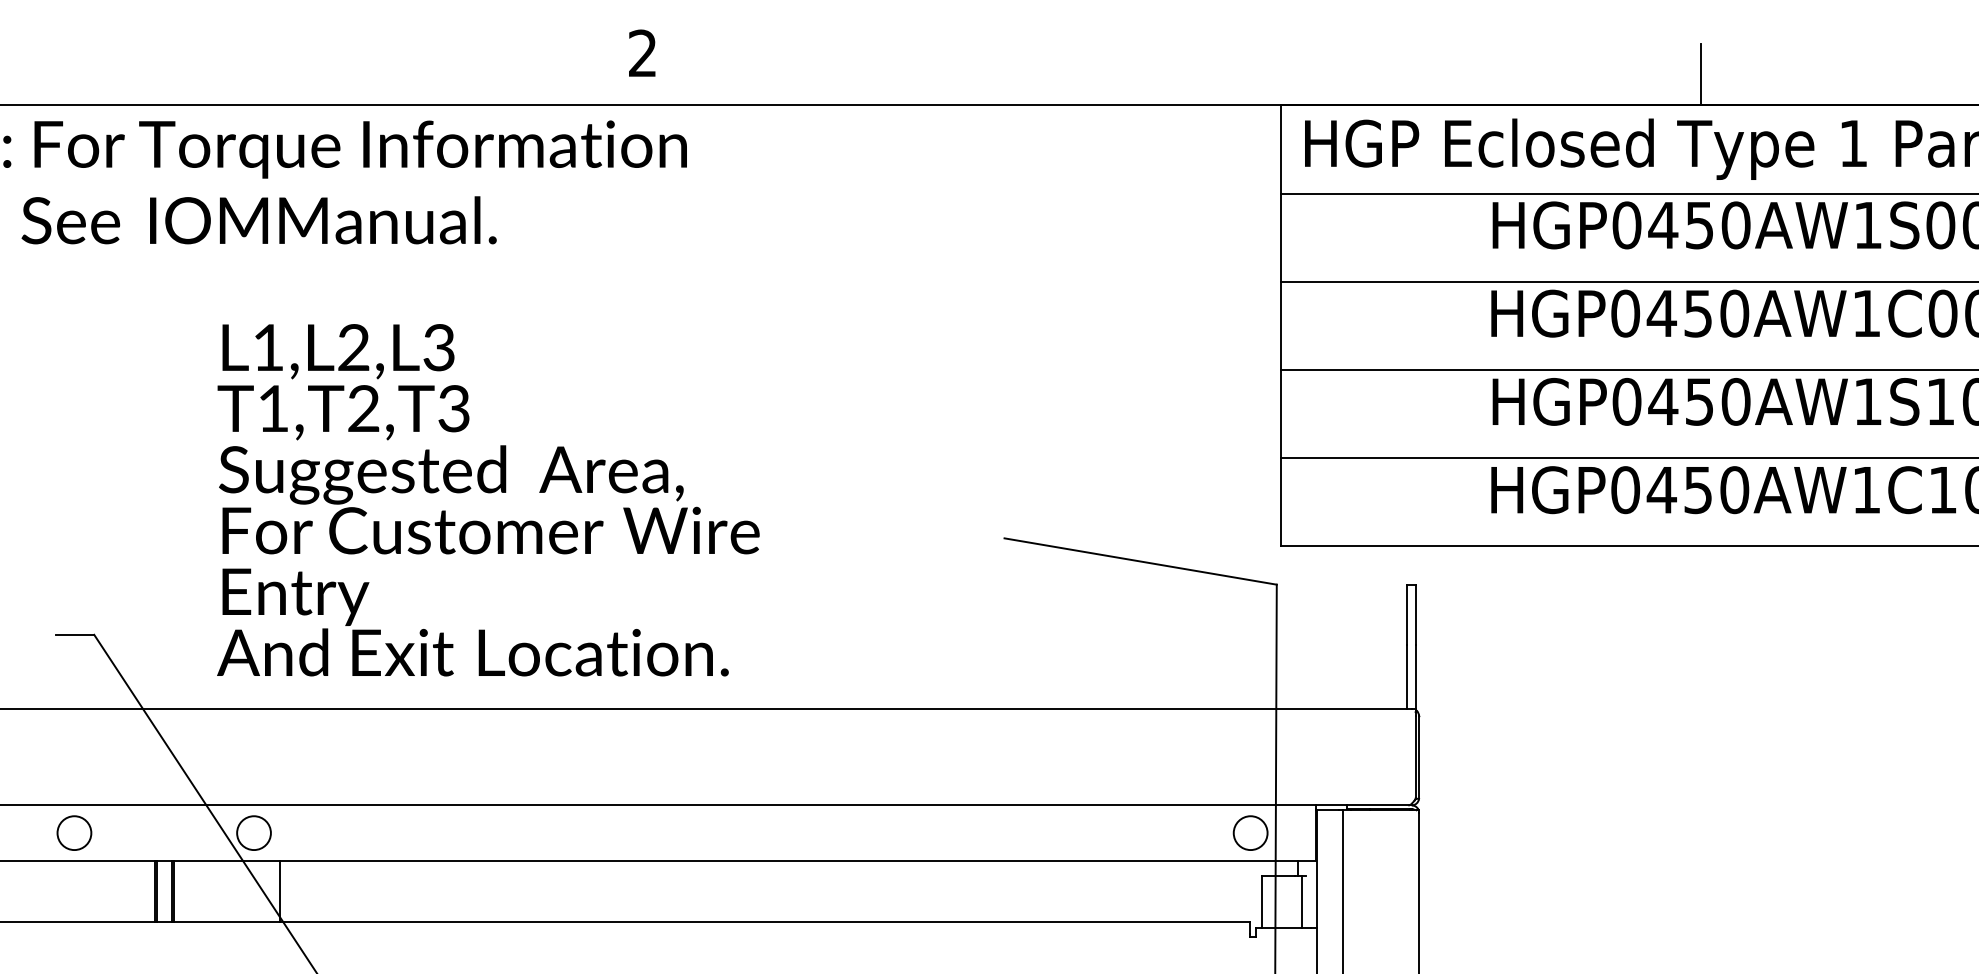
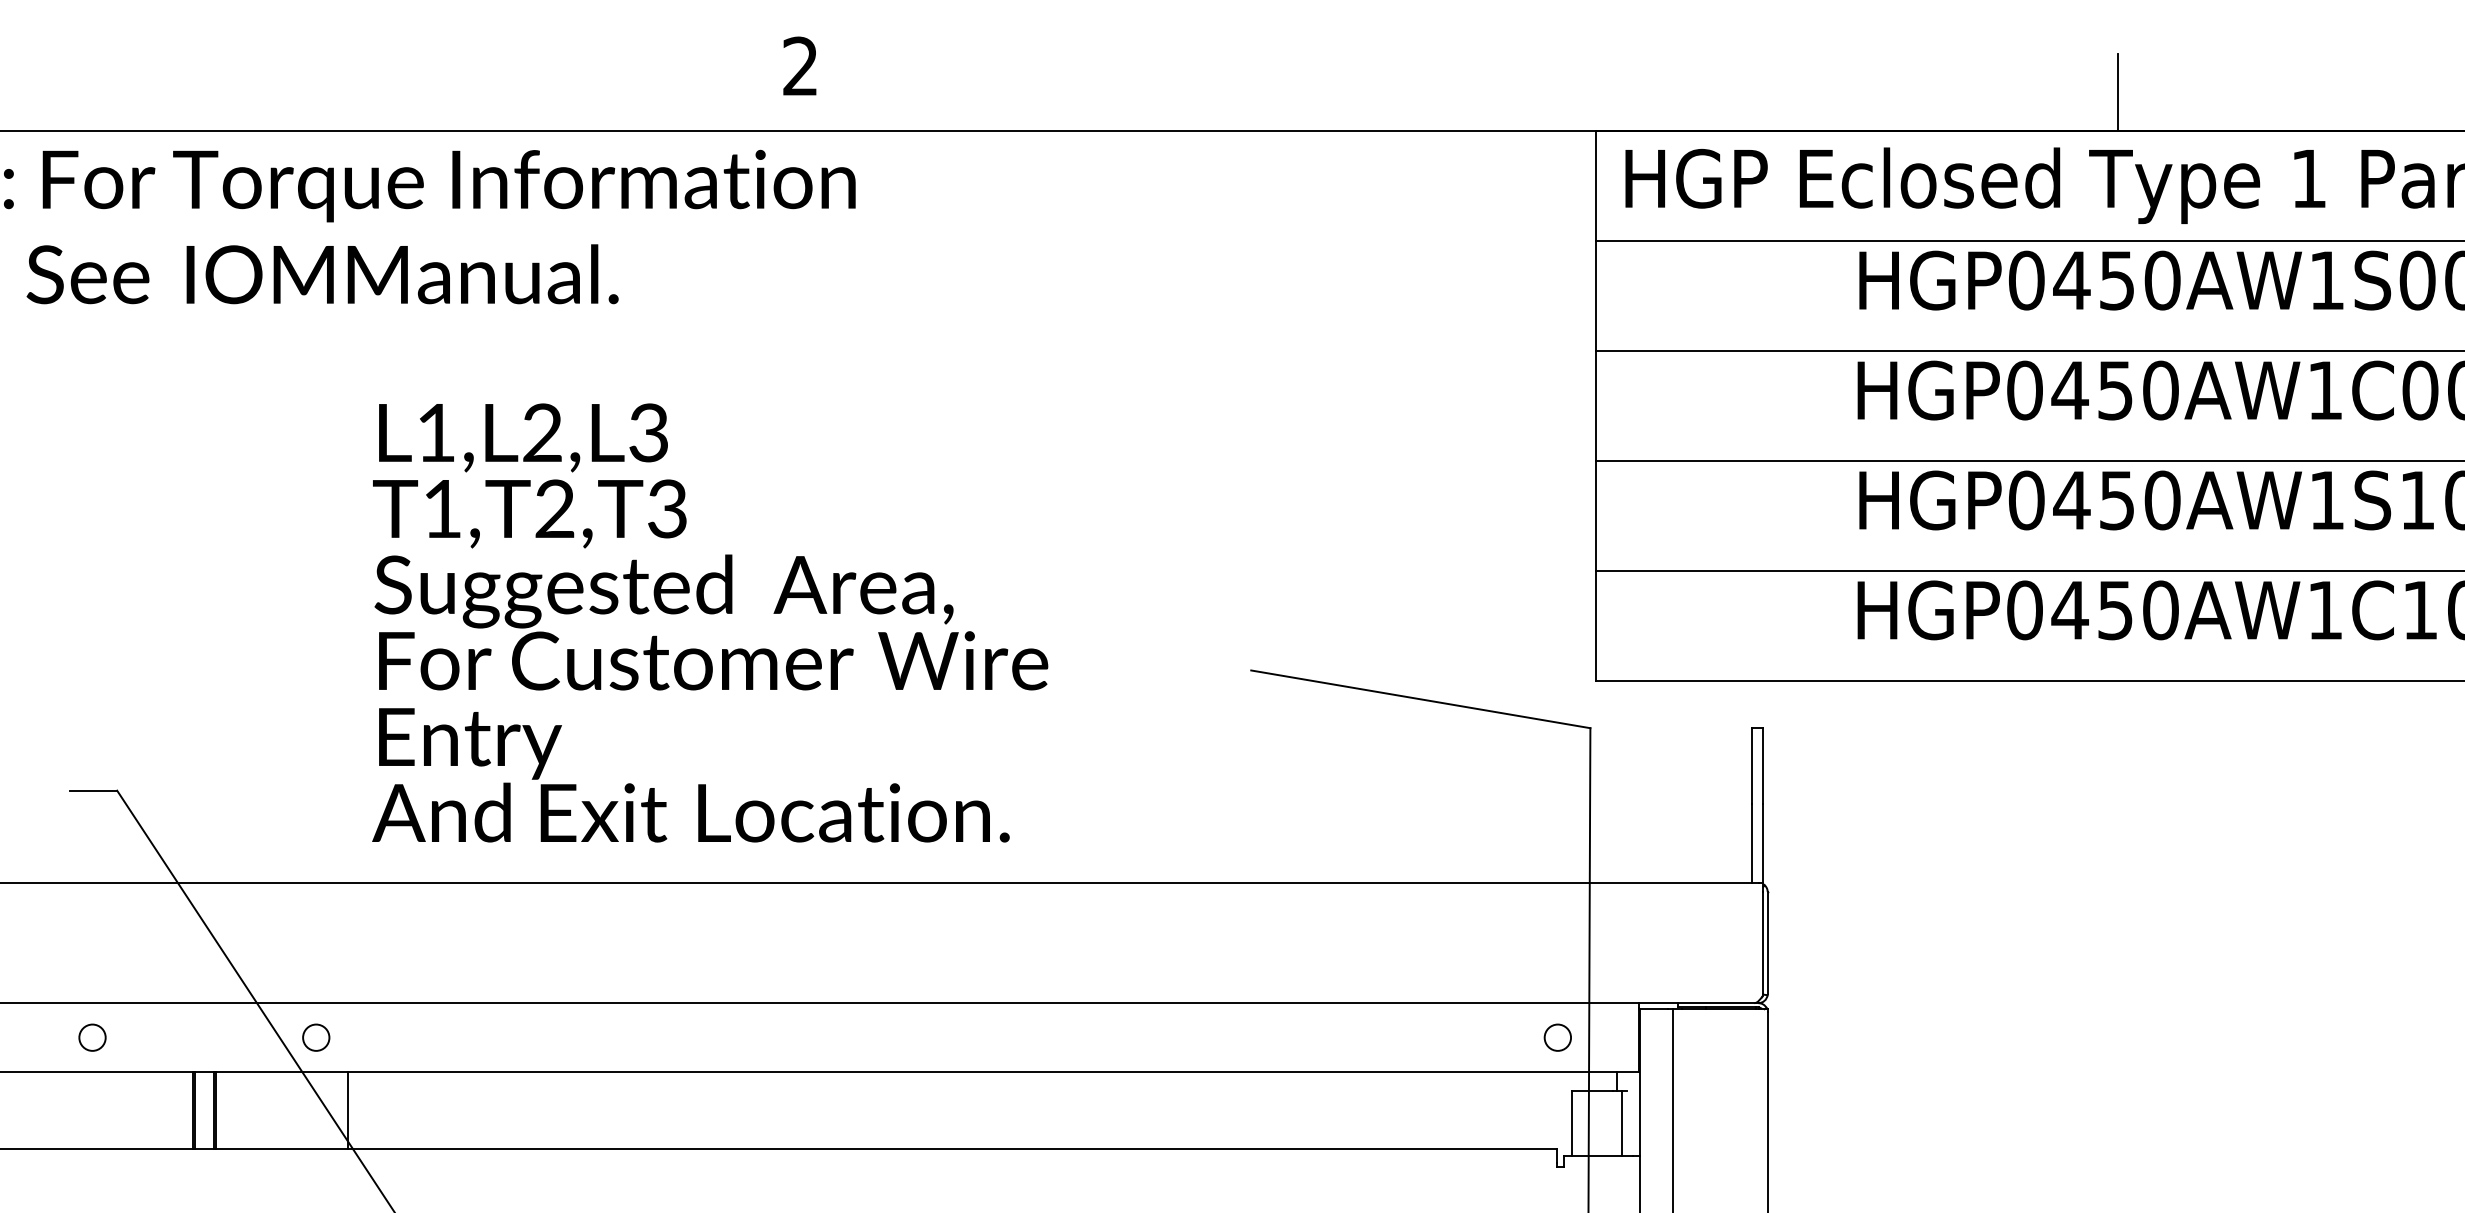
text: (488, 499) -> (710, 622), moved
circle: (74, 832) -> (92, 1037), size x0.62
circle: (254, 832) -> (316, 1037), size x0.62
circle: (1250, 832) -> (1557, 1037), size x0.62

